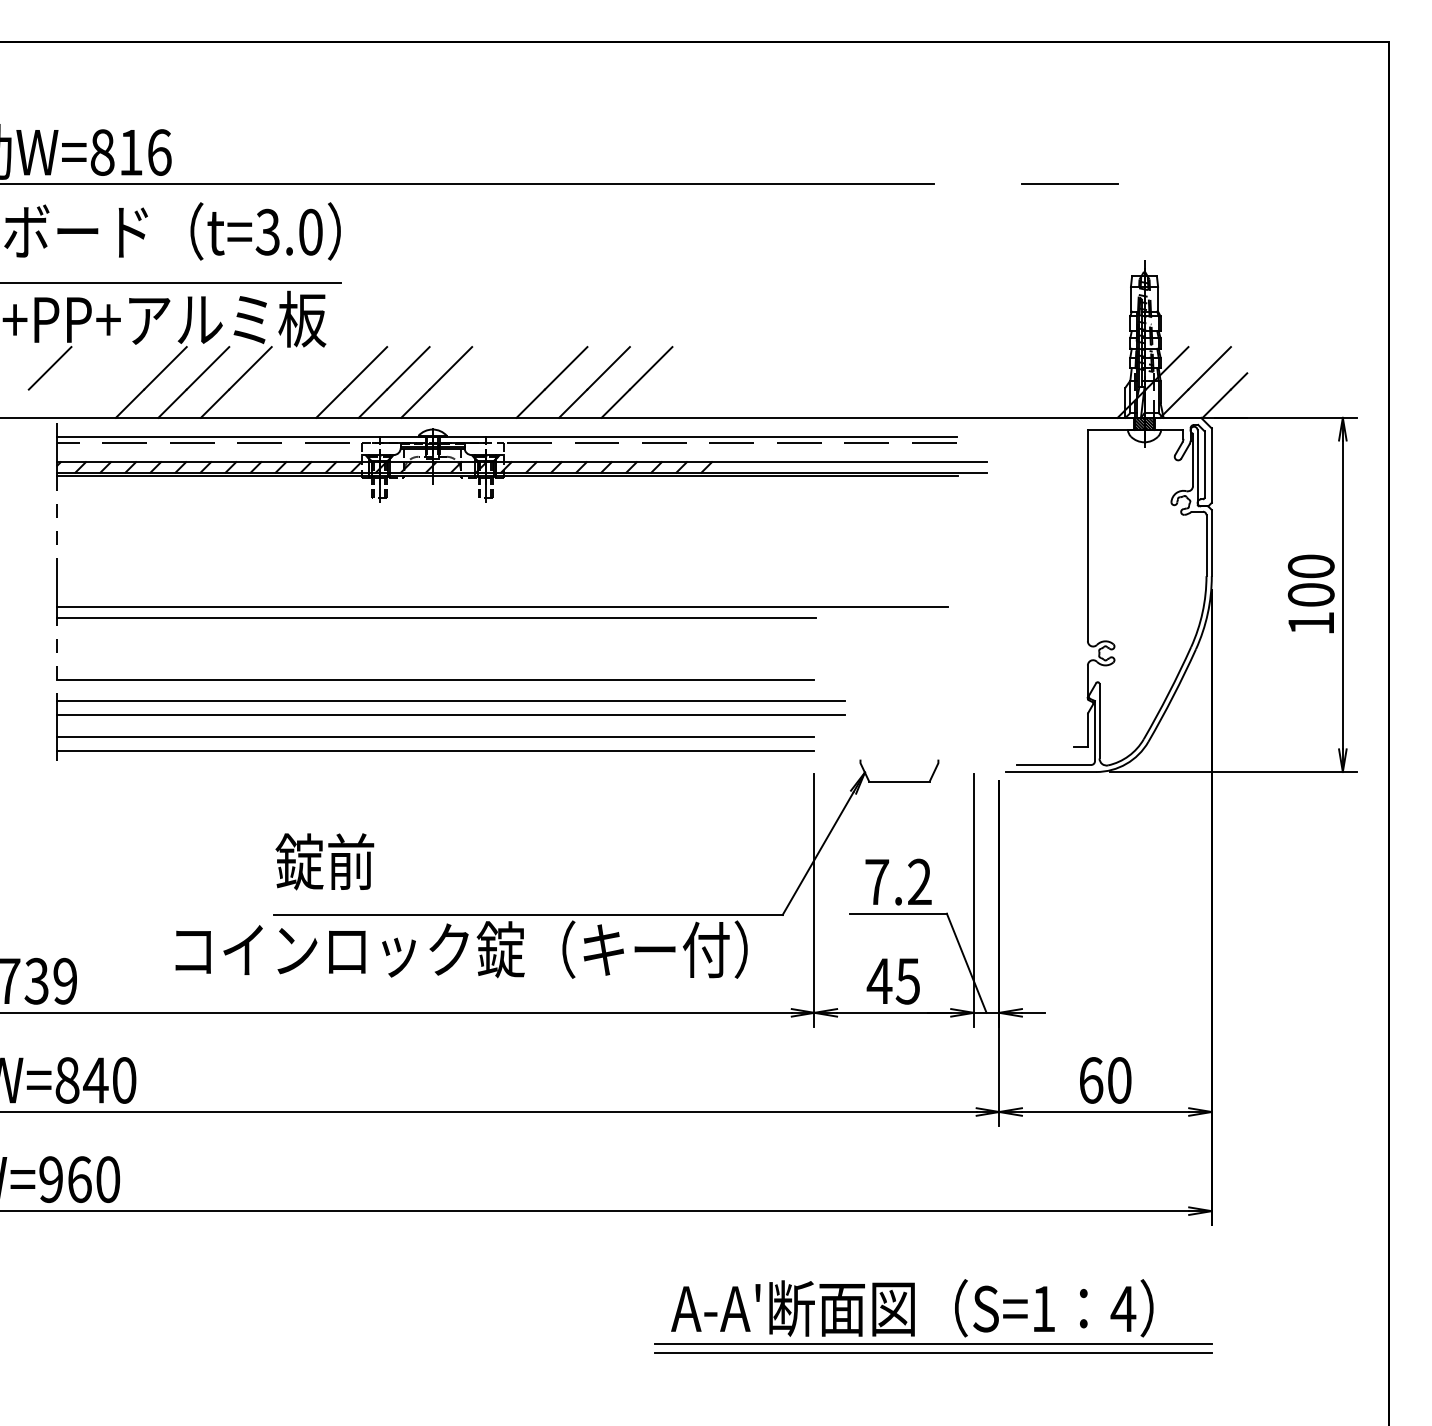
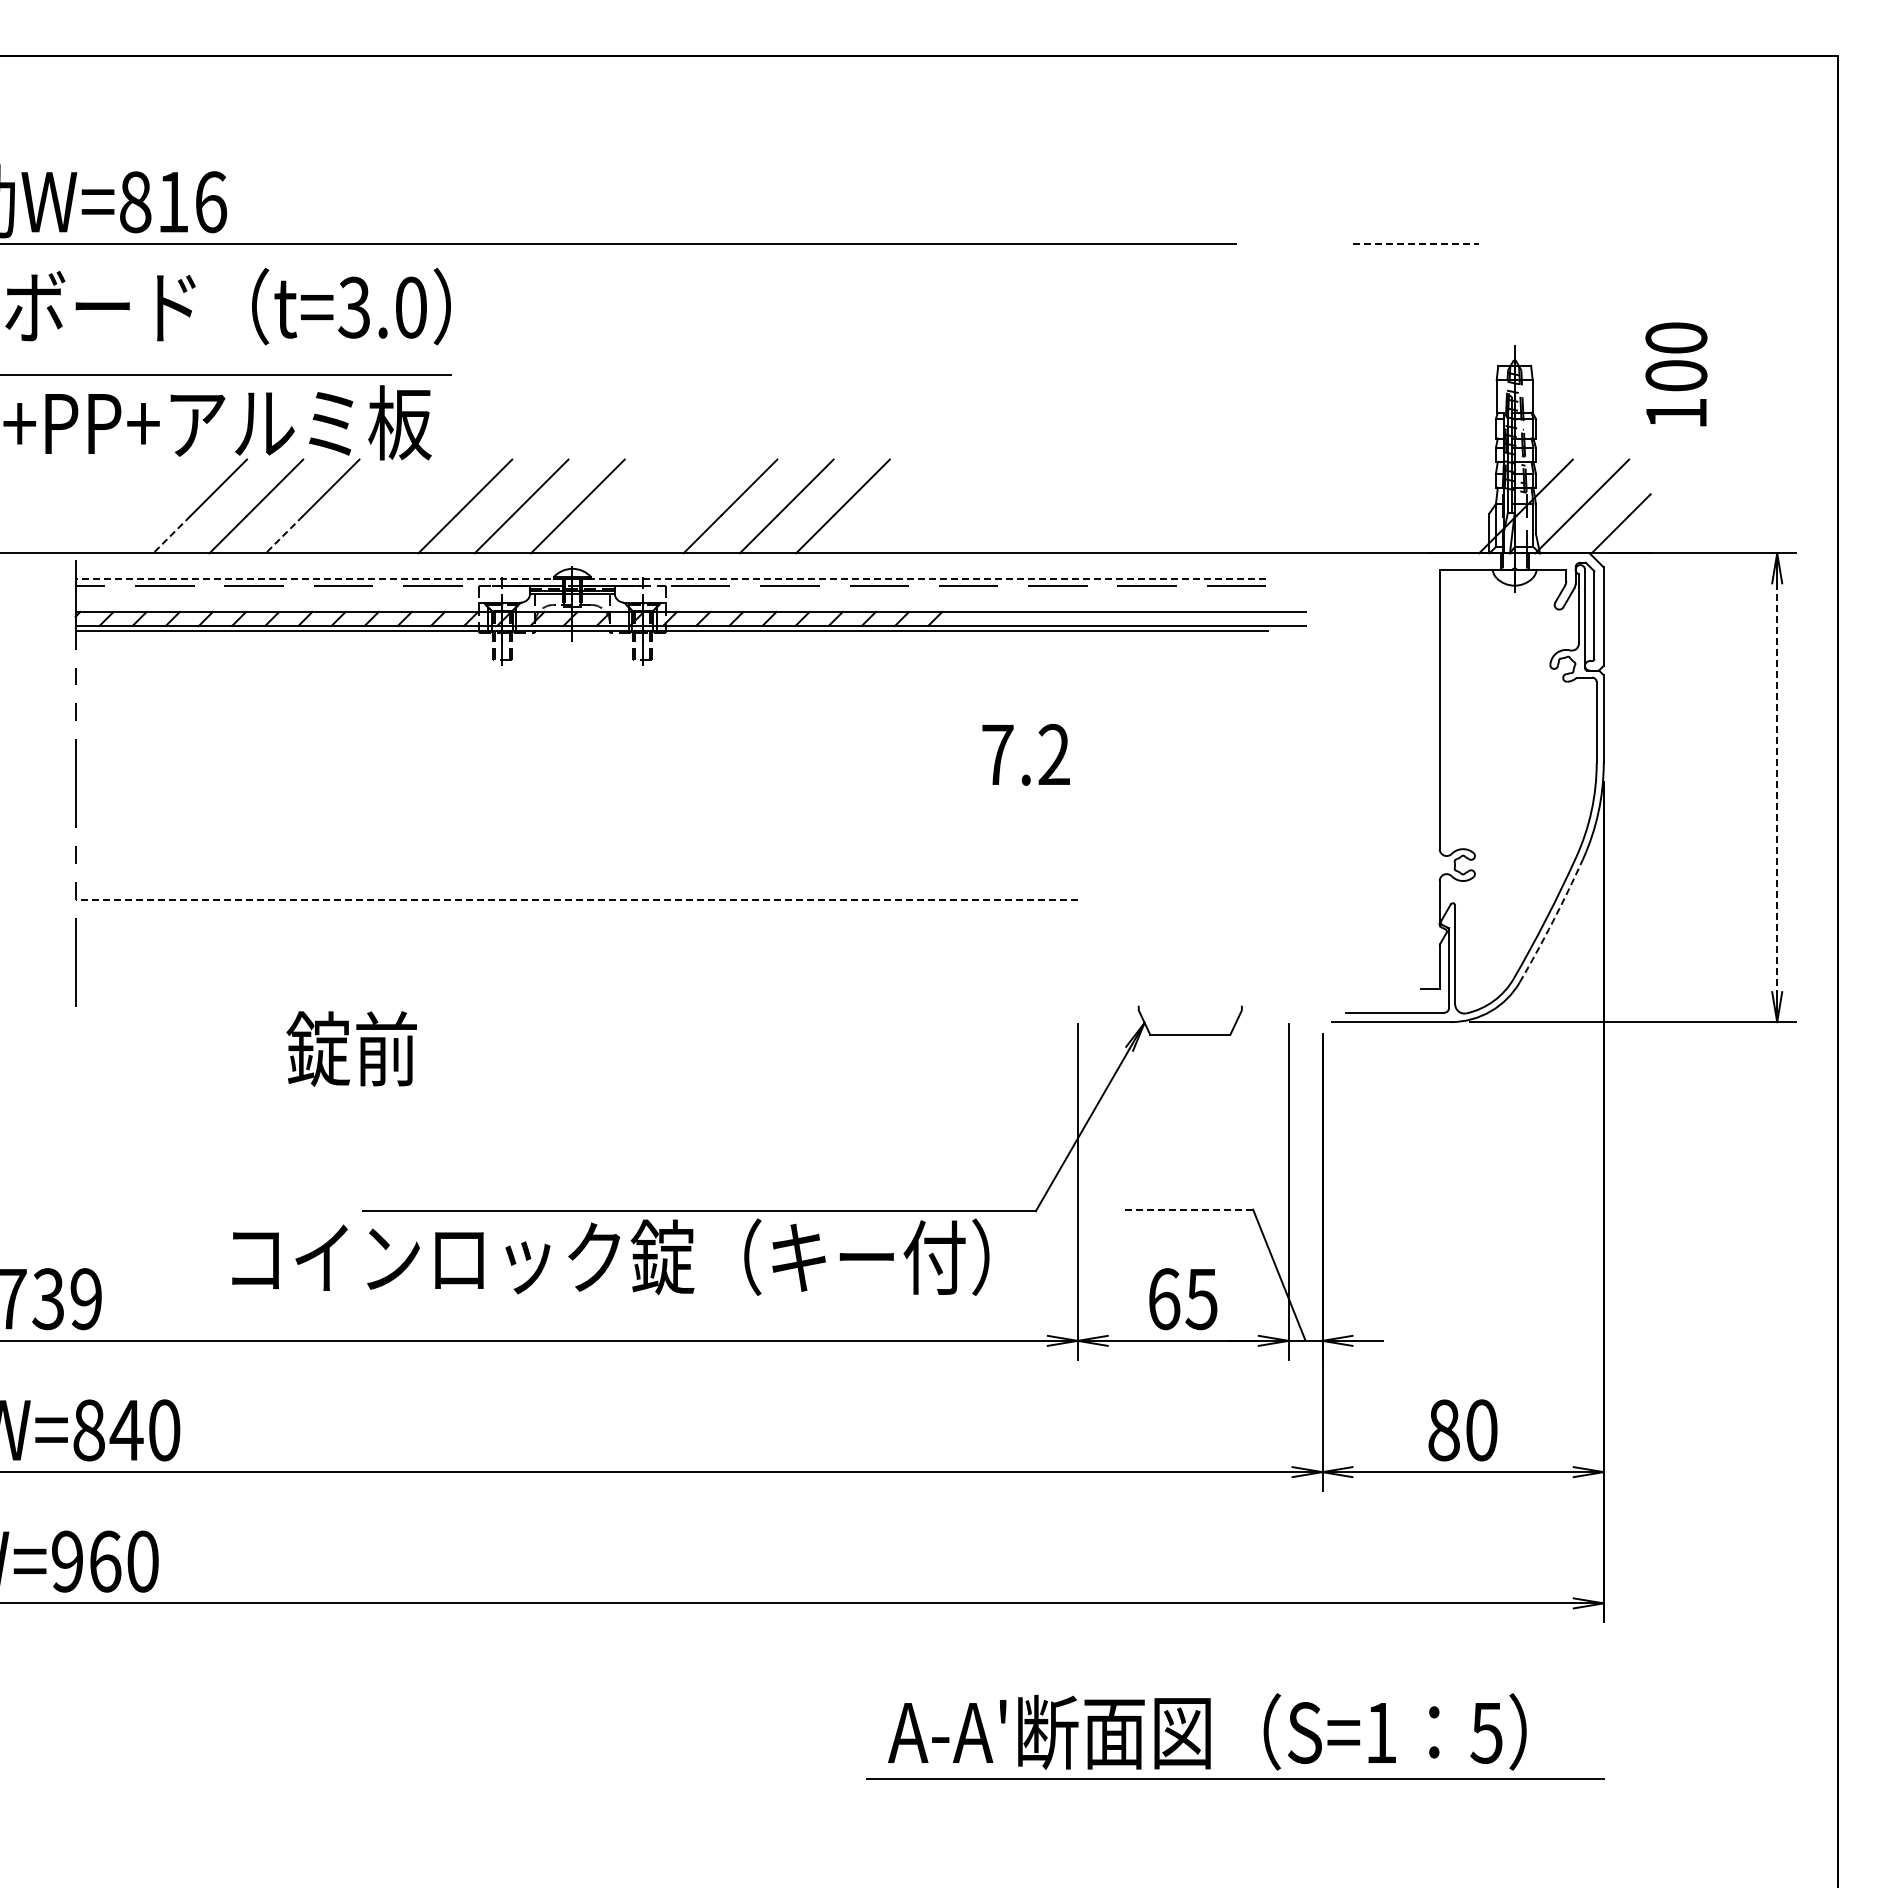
line: (1070, 183) -> (1416, 243), solid -> dashed
line: (50, 368) -> (66, 487), removed
line: (129, 404) -> (171, 535), solid -> dashed
line: (215, 404) -> (284, 535), solid -> dashed
hatch: (1144, 424) -> (1514, 561), removed
line: (506, 437) -> (670, 579), solid -> dashed
text: (1311, 594) -> (1676, 374), moved
line: (1343, 595) -> (1777, 788), solid -> dashed
line: (502, 607) -> (664, 804), removed
line: (436, 618) -> (577, 818), removed
line: (435, 680) -> (576, 900), solid -> dashed
arc: (1173, 696) -> (1552, 921), solid -> dashed
line: (450, 701) -> (596, 928), removed
line: (450, 715) -> (596, 947), removed
line: (435, 736) -> (576, 975), removed
line: (435, 751) -> (576, 994), removed
text: (324, 861) -> (351, 1048), moved
text: (898, 881) -> (1025, 754), moved
line: (898, 913) -> (1189, 1209), solid -> dashed
text: (879, 981) -> (1164, 1299), 45 -> 65
text: (1091, 1080) -> (1444, 1430), 60 -> 80
text: (1123, 1309) -> (1486, 1733), 4 -> 5
line: (933, 1352) -> (1235, 1790), removed

